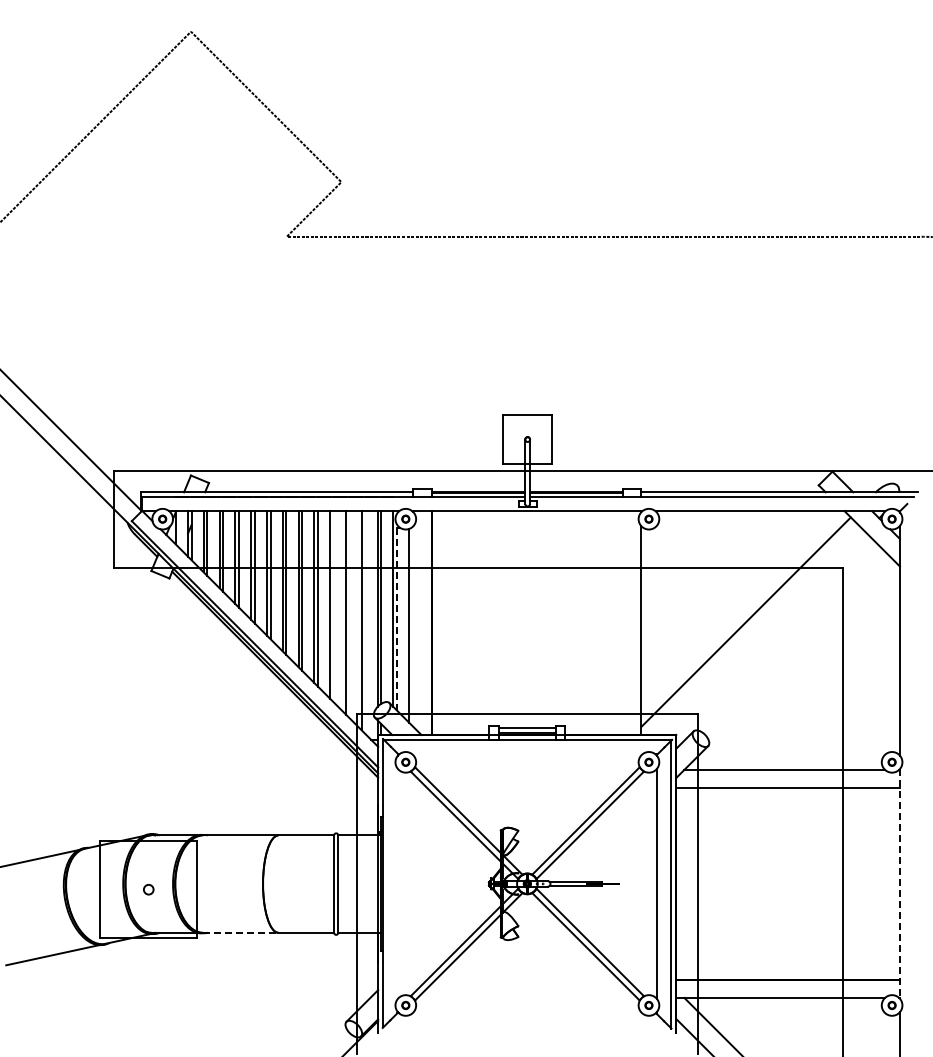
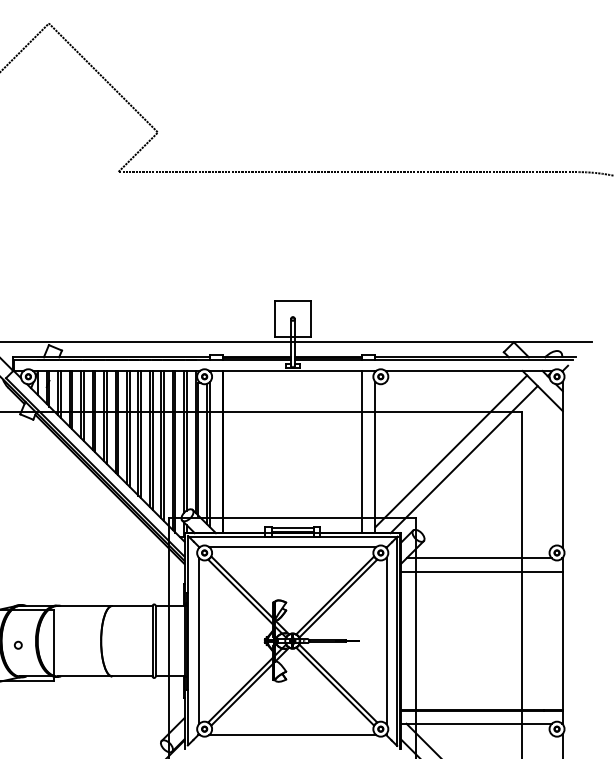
line: (333, 606) -> (152, 440), added
line: (349, 614) -> (163, 445), added
line: (397, 619) -> (198, 449), dashed -> solid
line: (365, 622) -> (175, 451), added
line: (623, 622) -> (362, 451), added
line: (413, 626) -> (210, 454), added
line: (763, 633) -> (463, 459), added
line: (527, 754) -> (292, 547), added
line: (397, 883) -> (198, 640), added
line: (900, 883) -> (563, 640), dashed -> solid
line: (240, 932) -> (84, 676), dashed -> solid
line: (527, 1013) -> (292, 734), added

